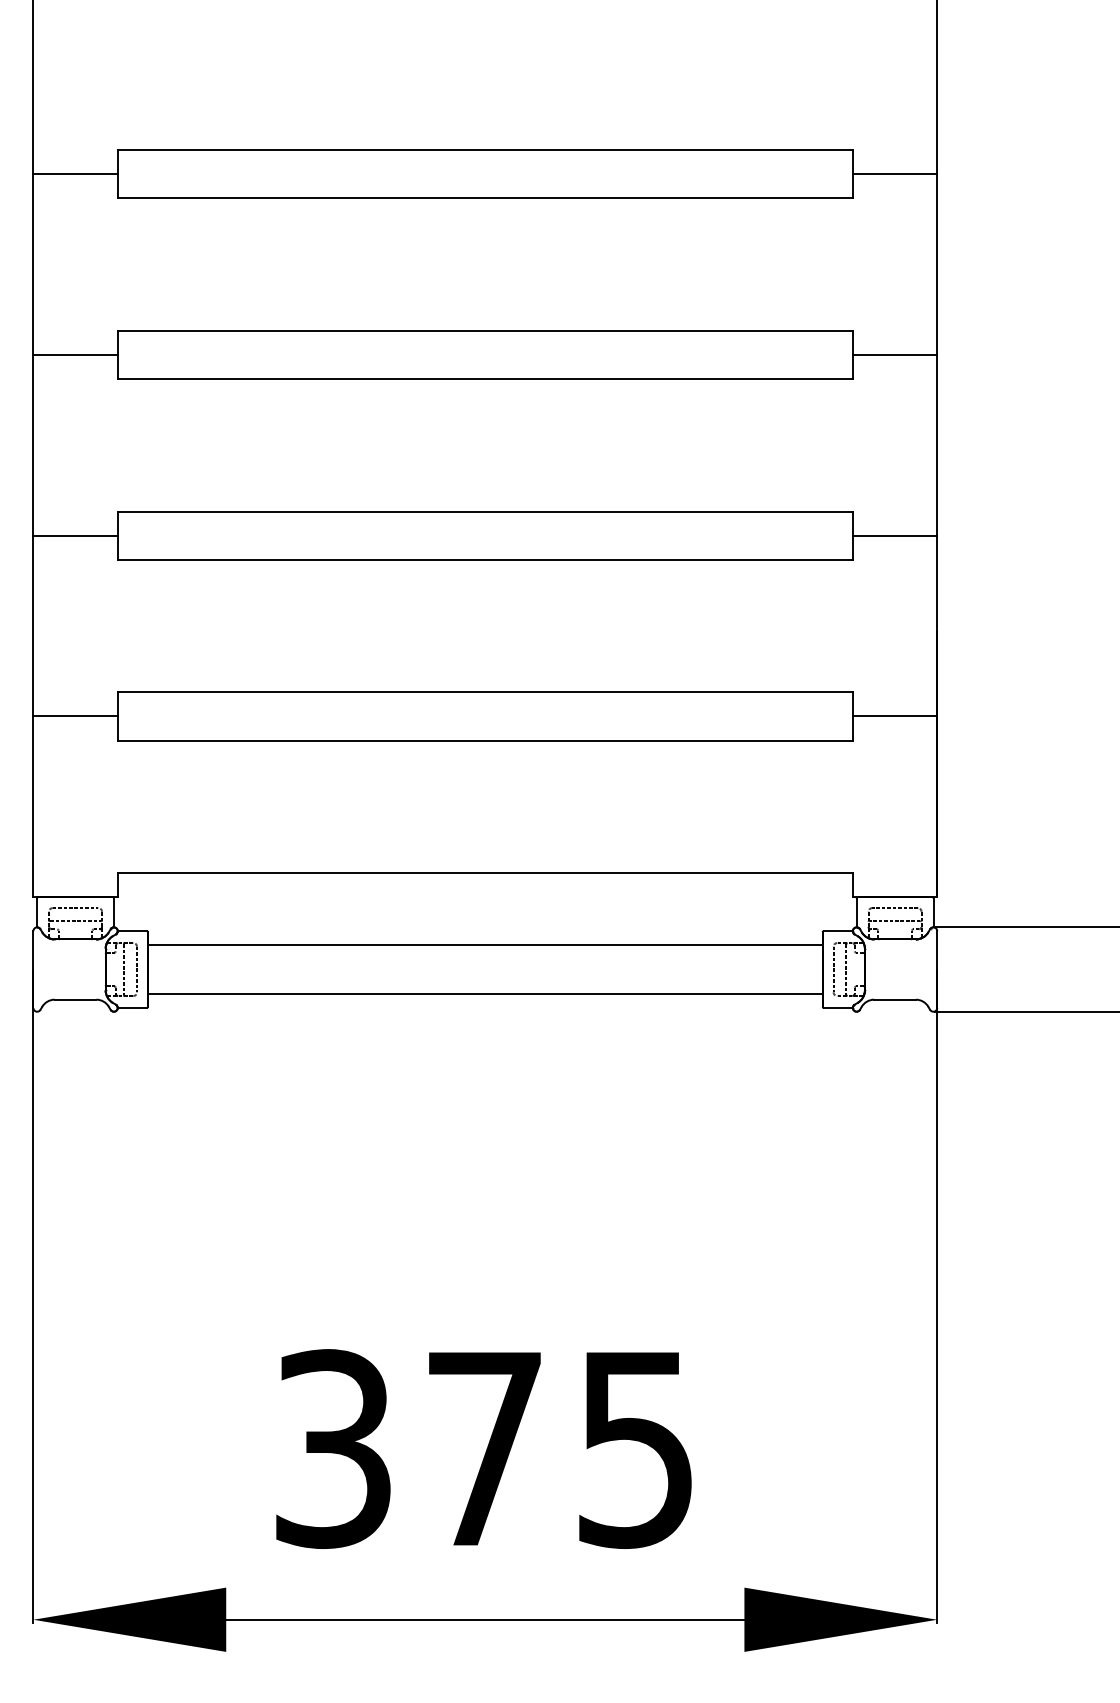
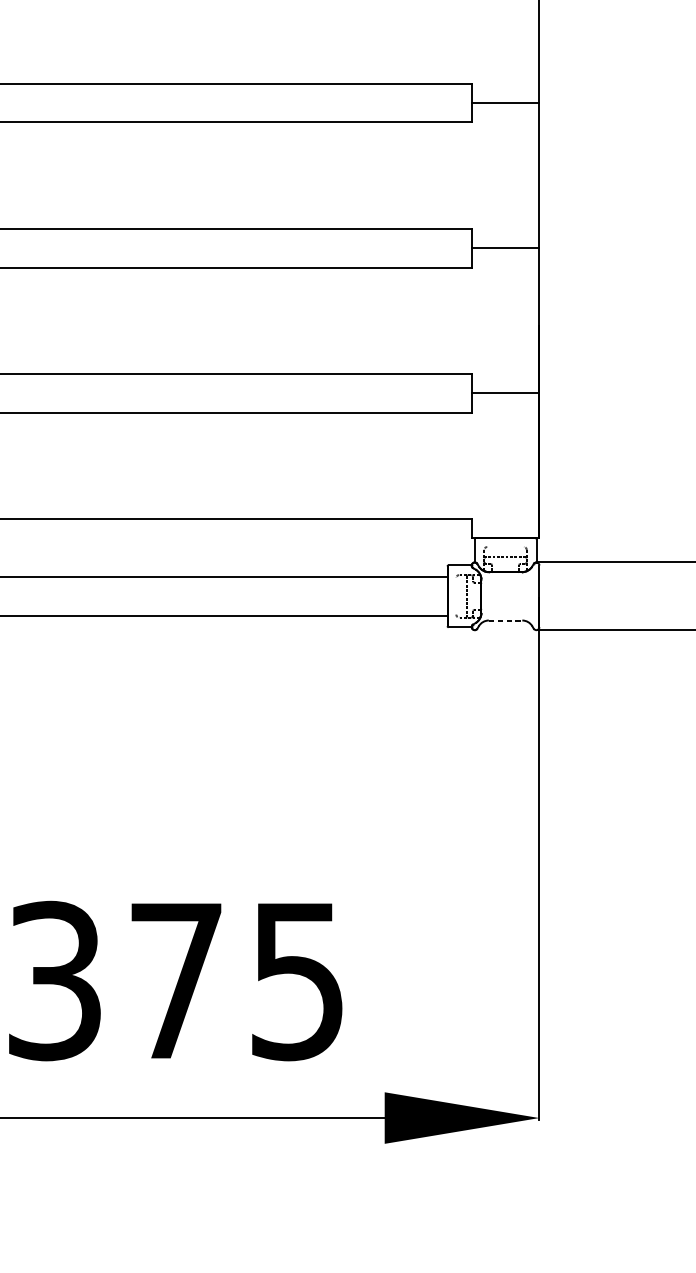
line: (894, 908) -> (505, 547), removed
line: (833, 969) -> (456, 596), removed
line: (895, 999) -> (505, 620), solid -> dashed

